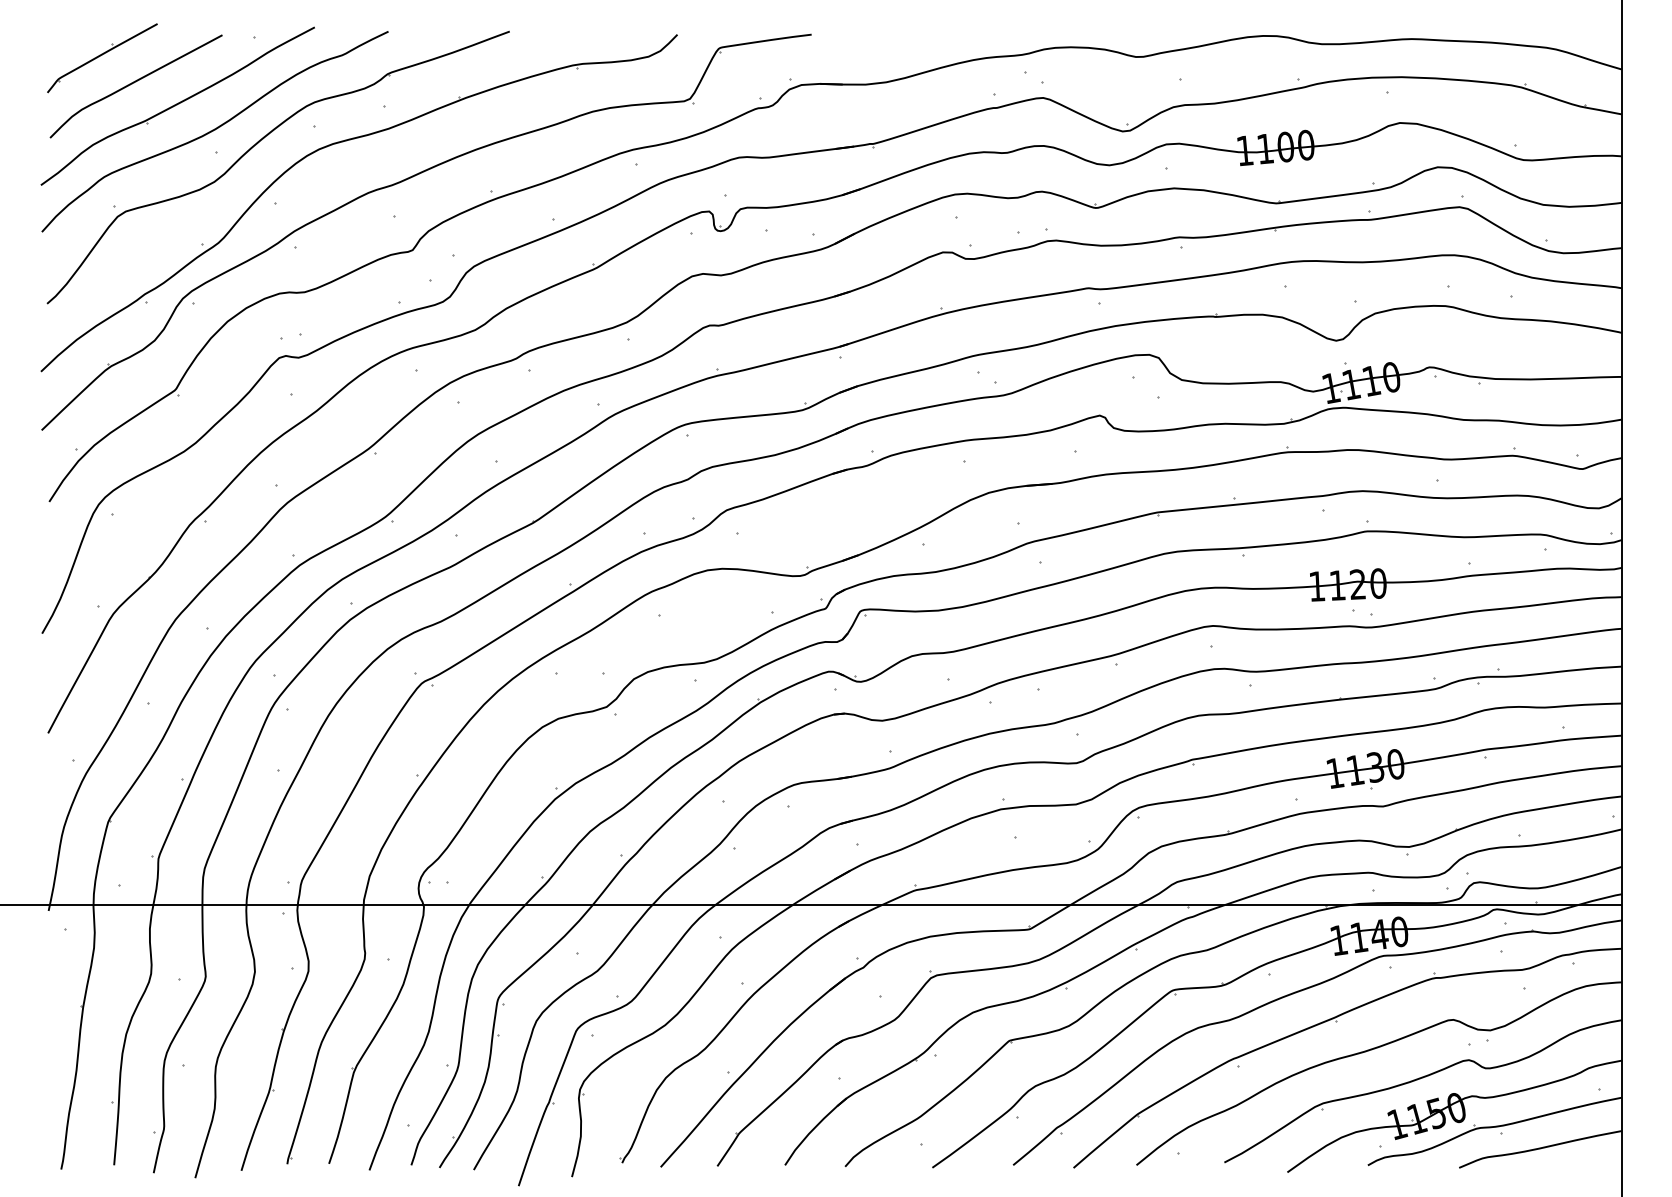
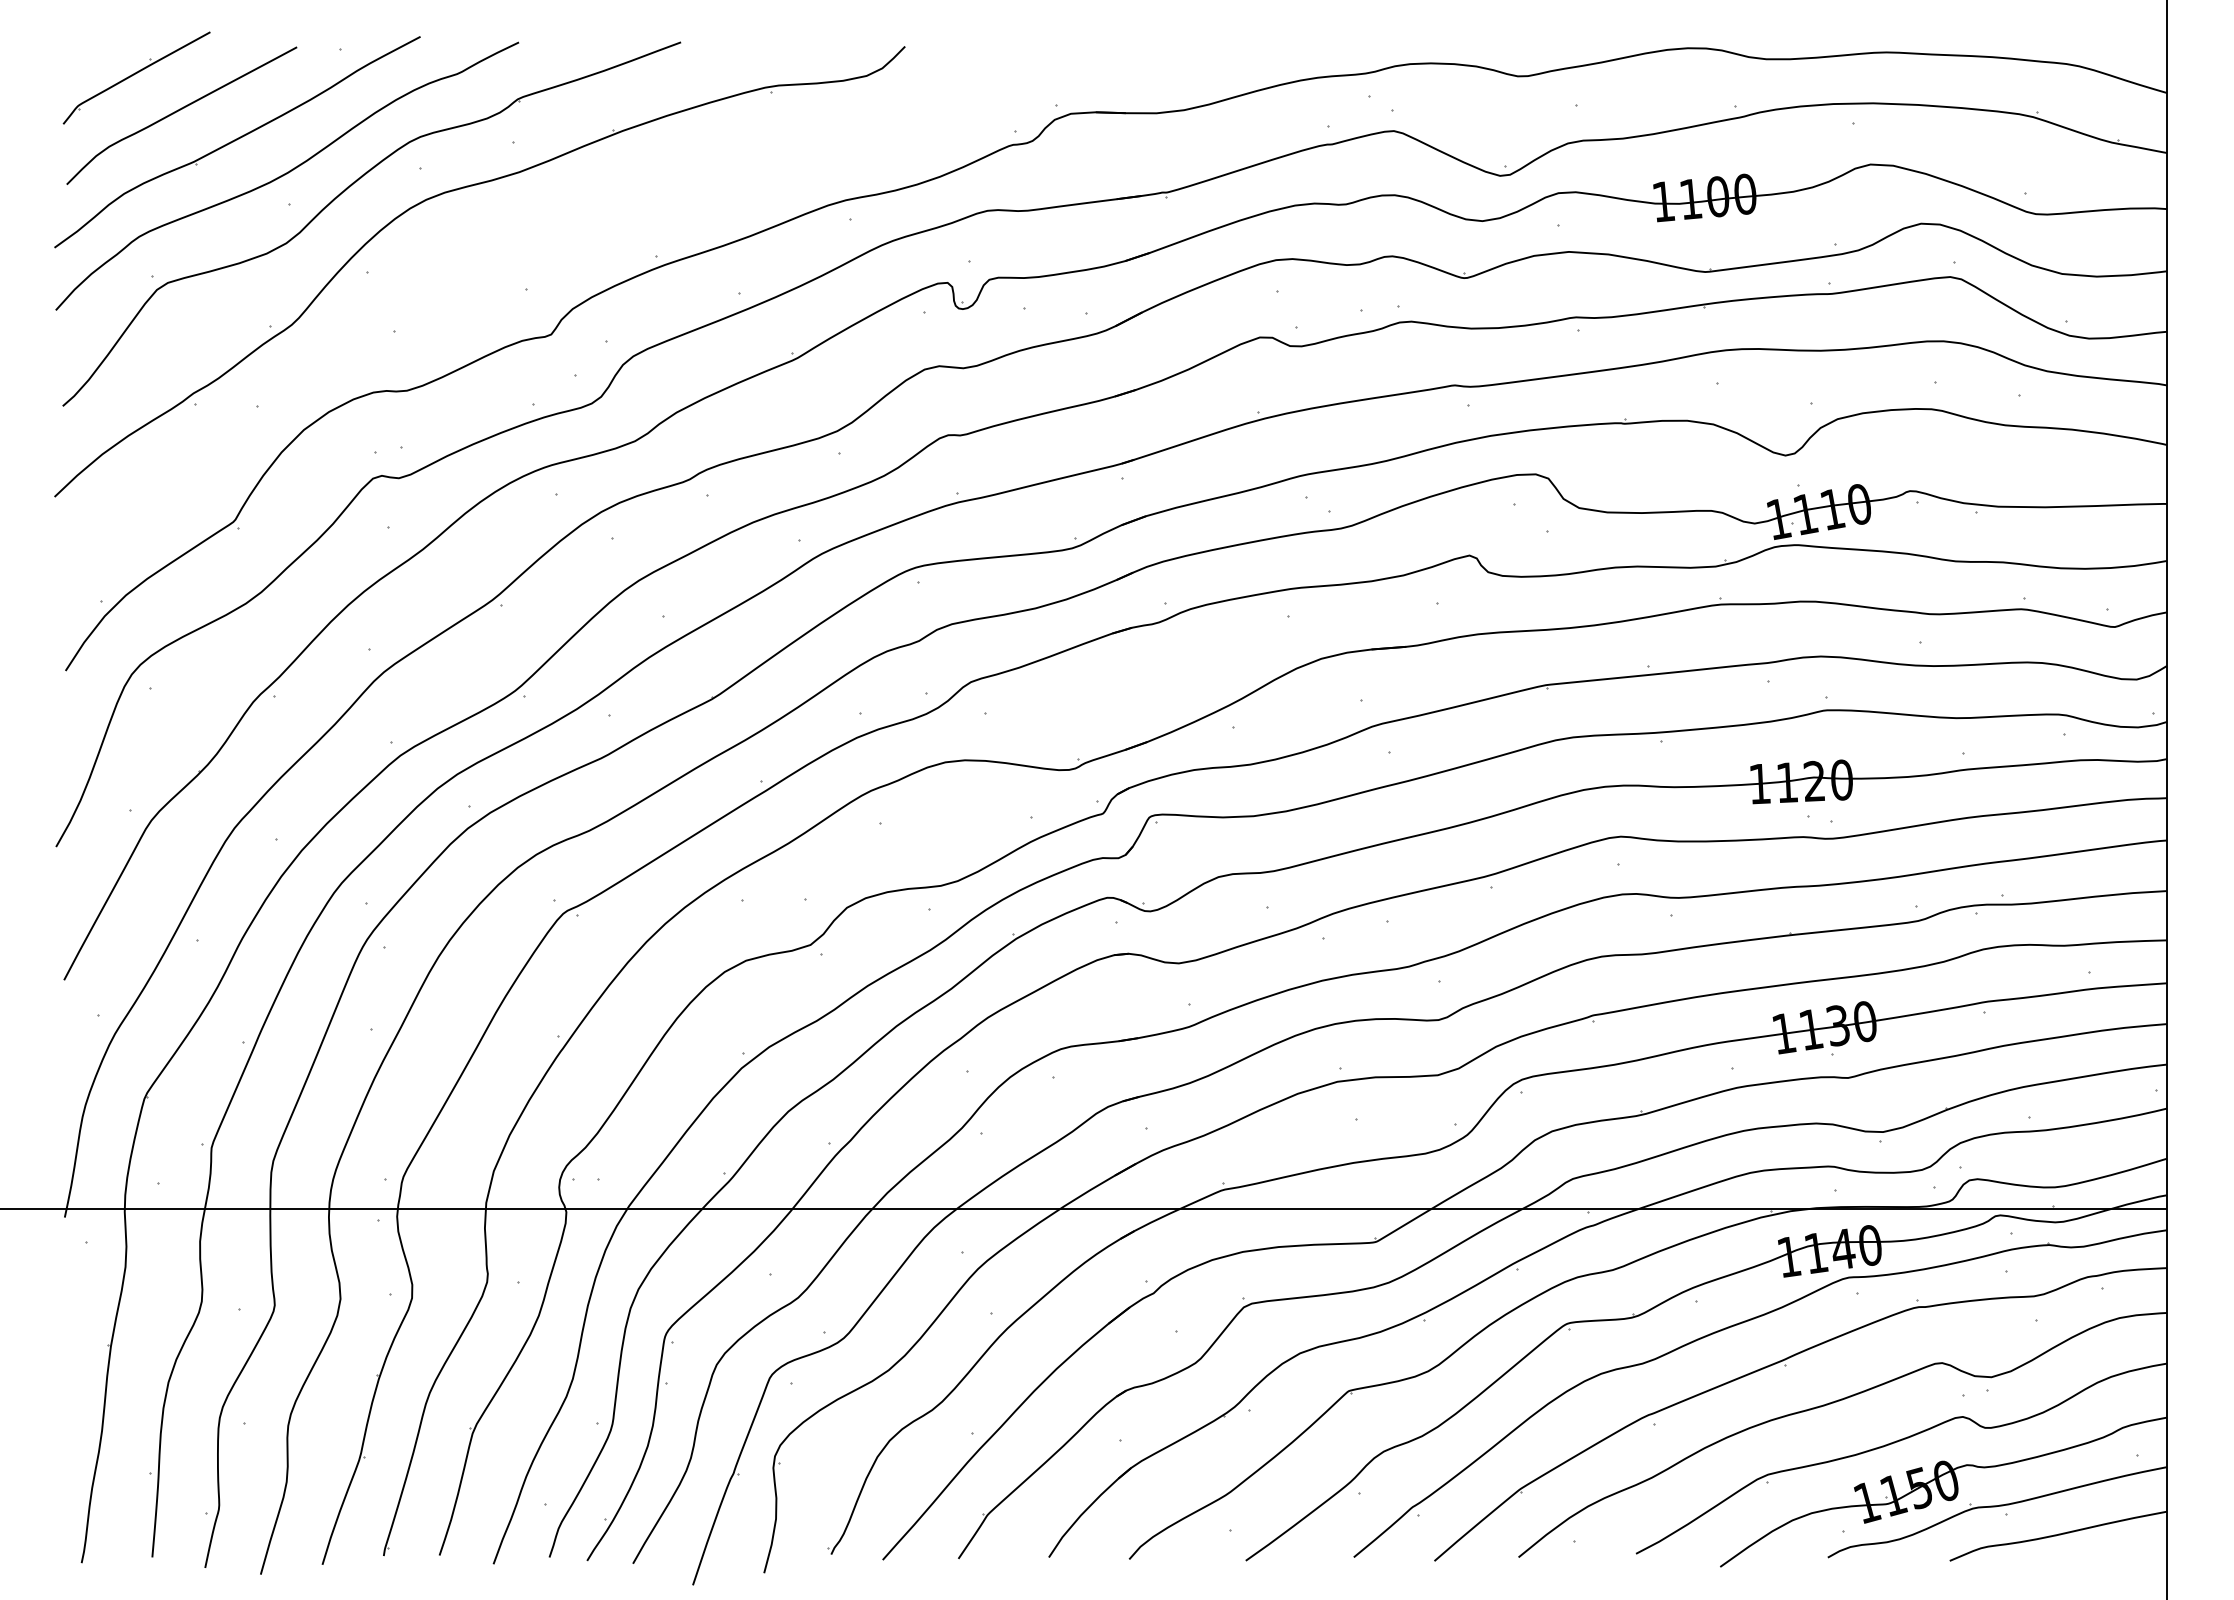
part: (400, 182) -> (535, 244), removed

